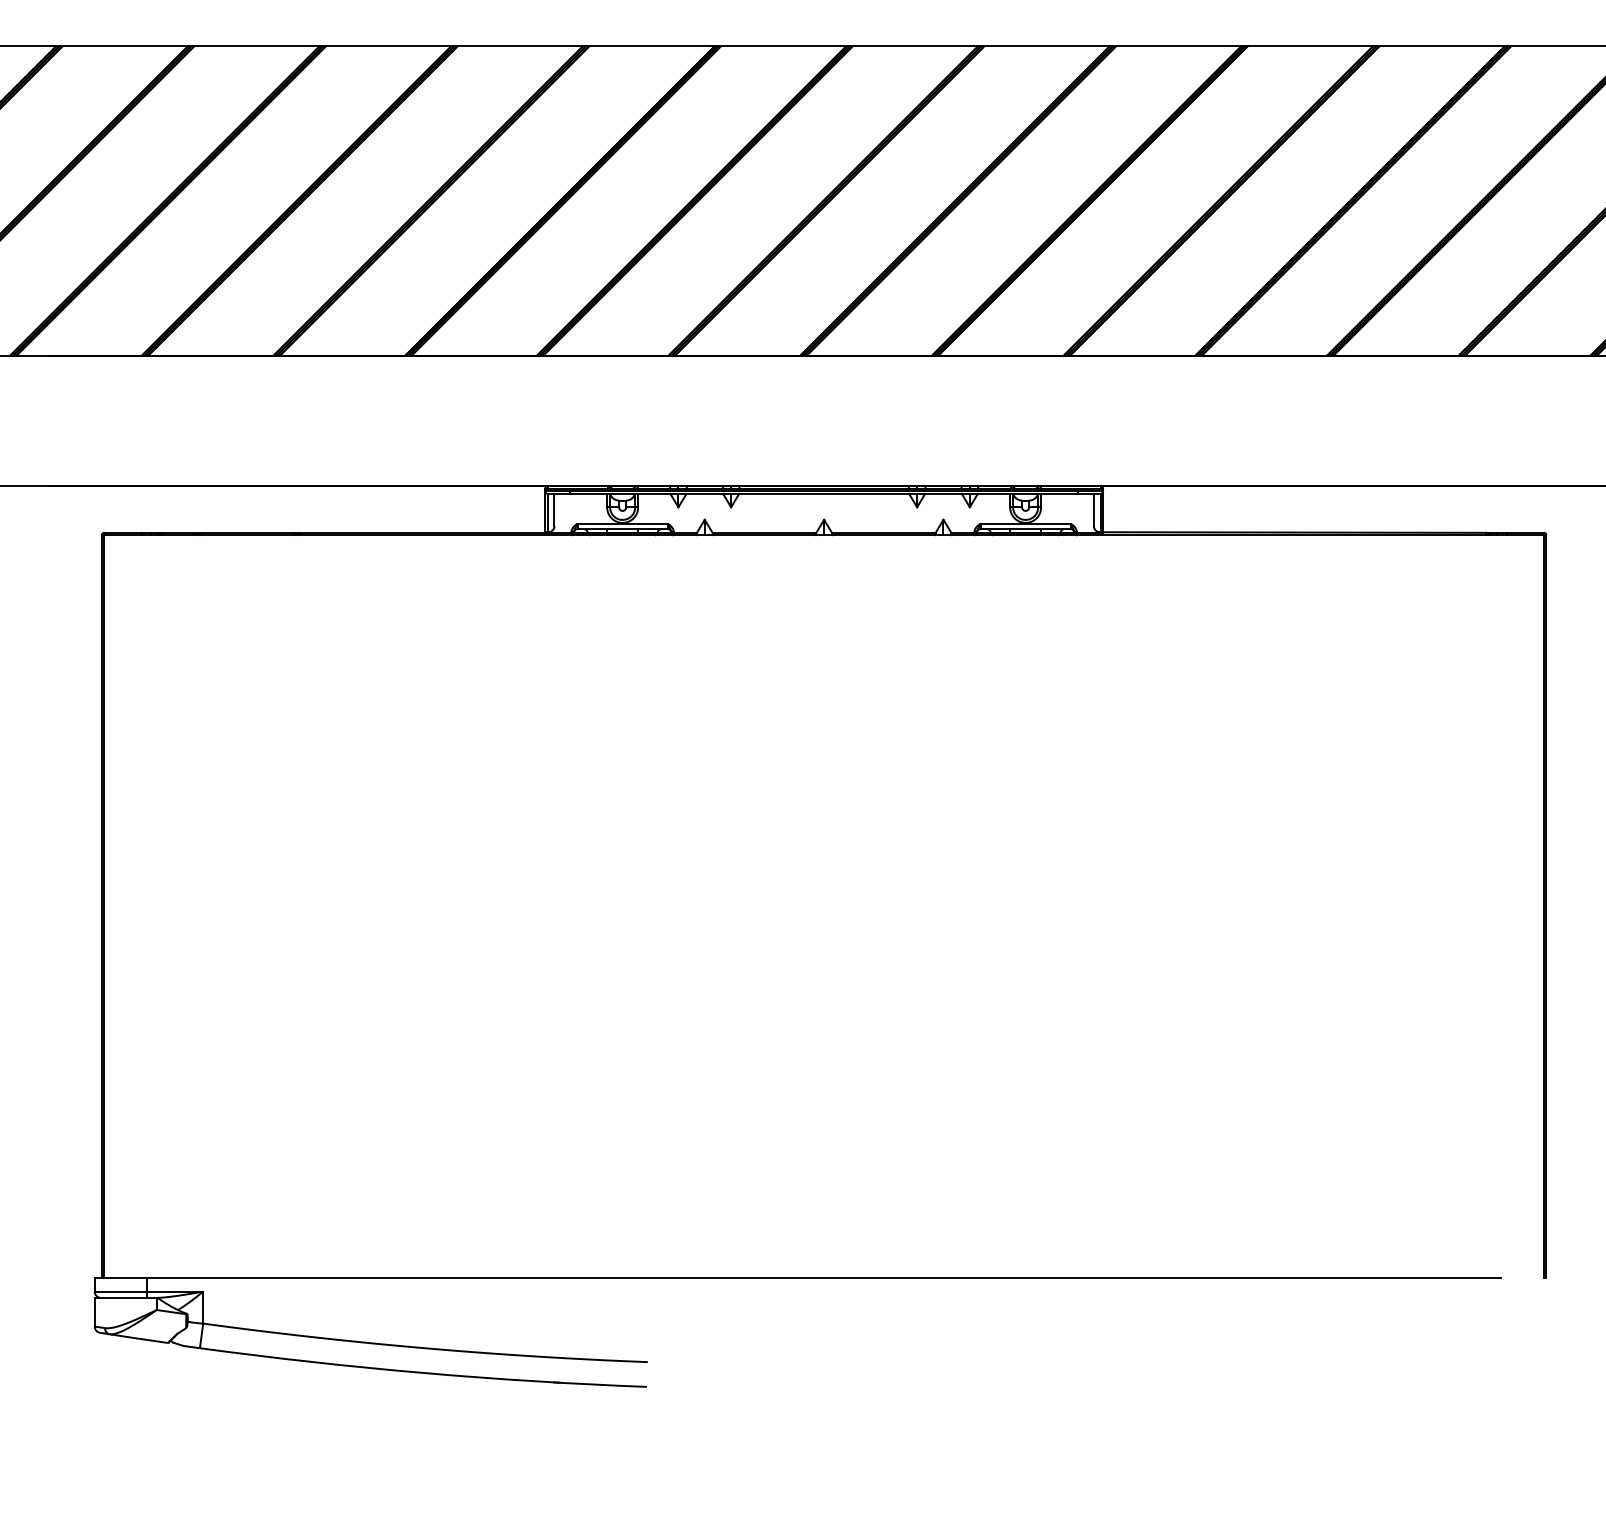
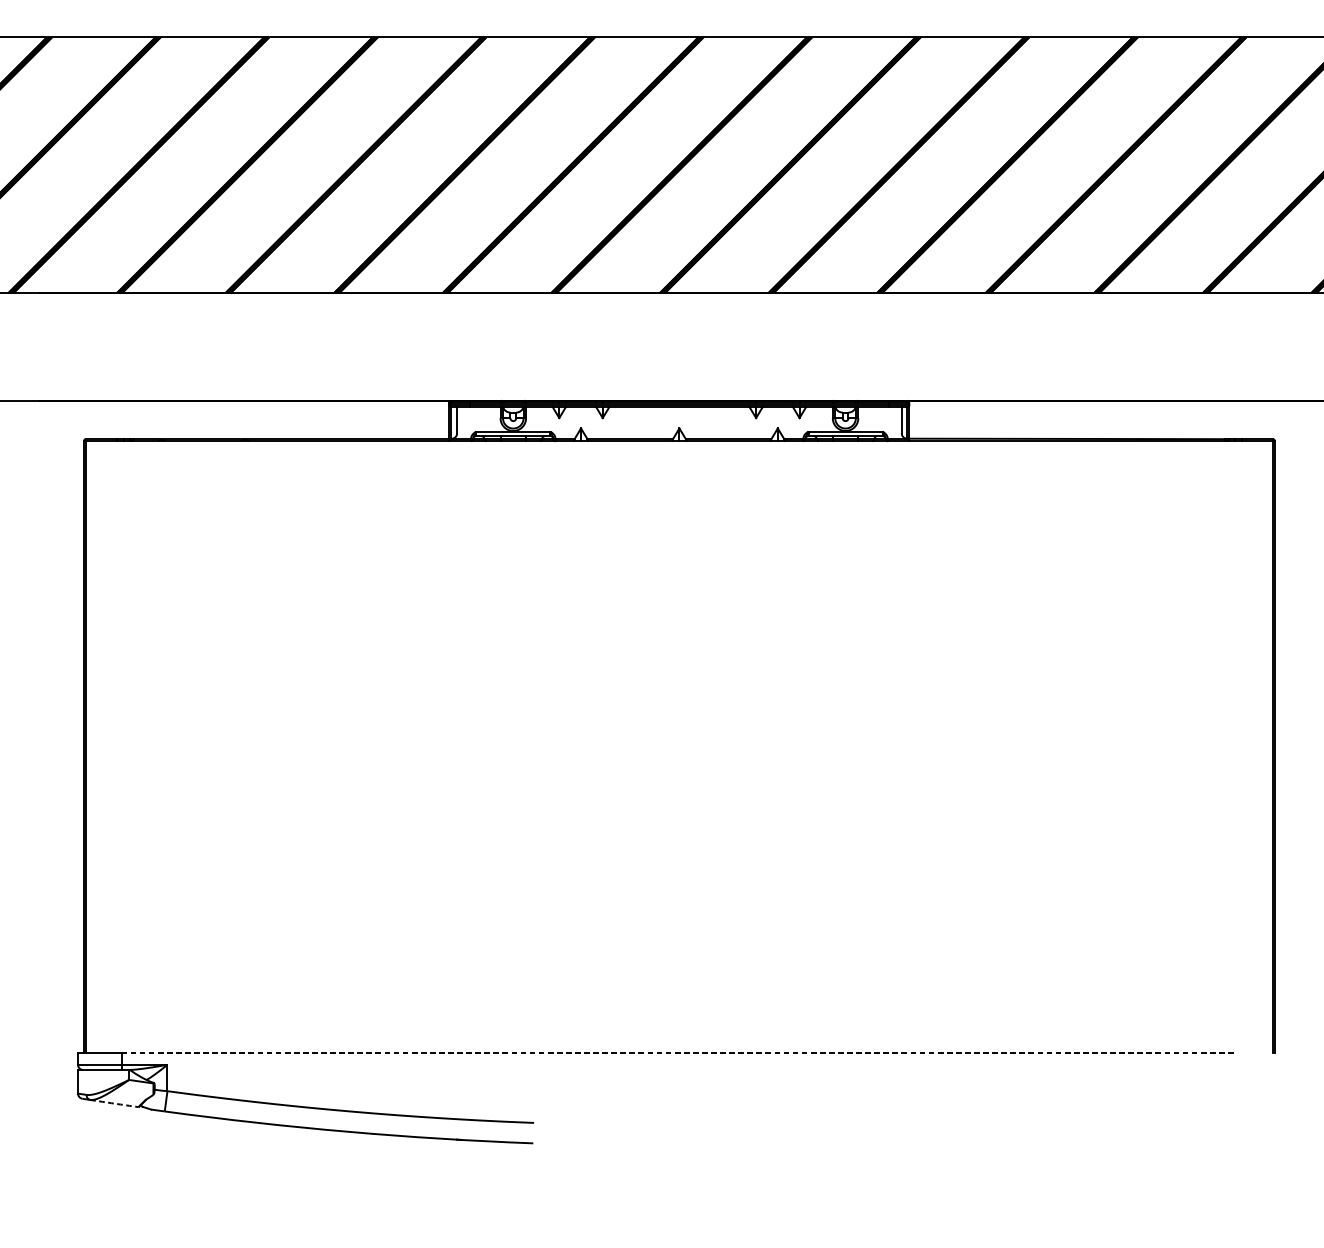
line: (824, 1277) -> (679, 1053), solid -> dashed
arc: (138, 1338) -> (114, 1103), solid -> dashed

